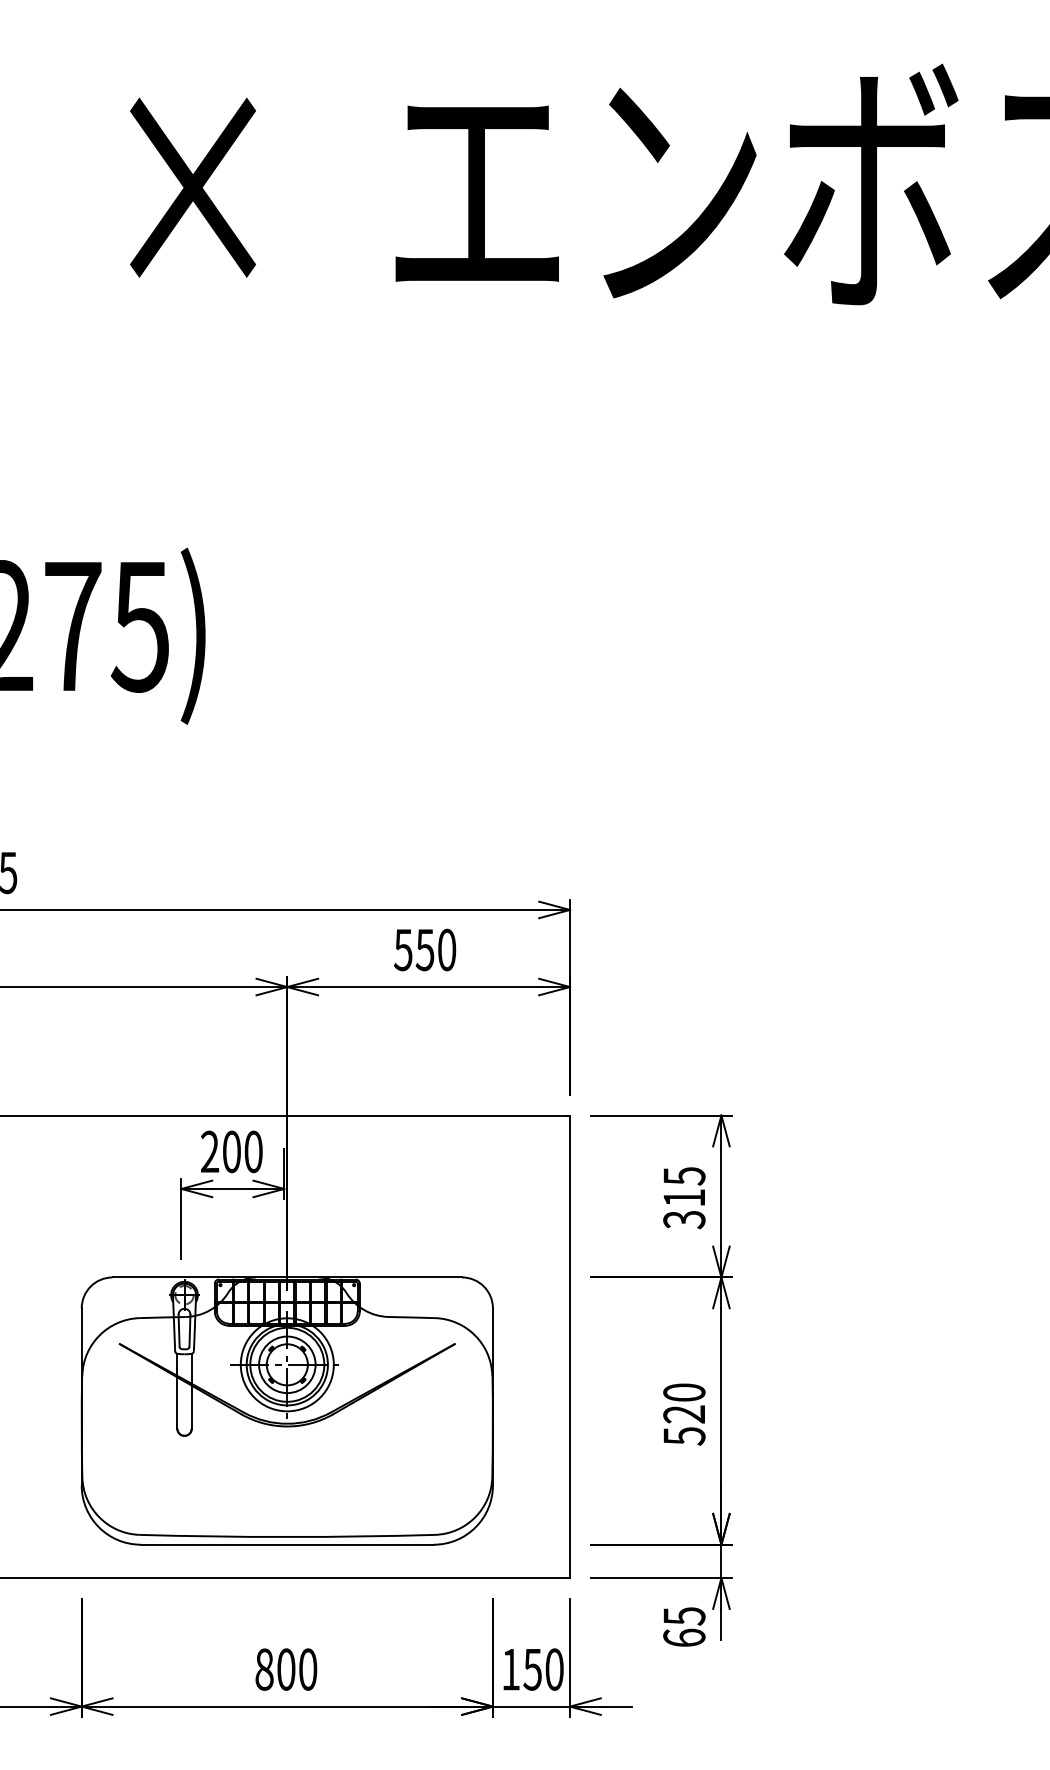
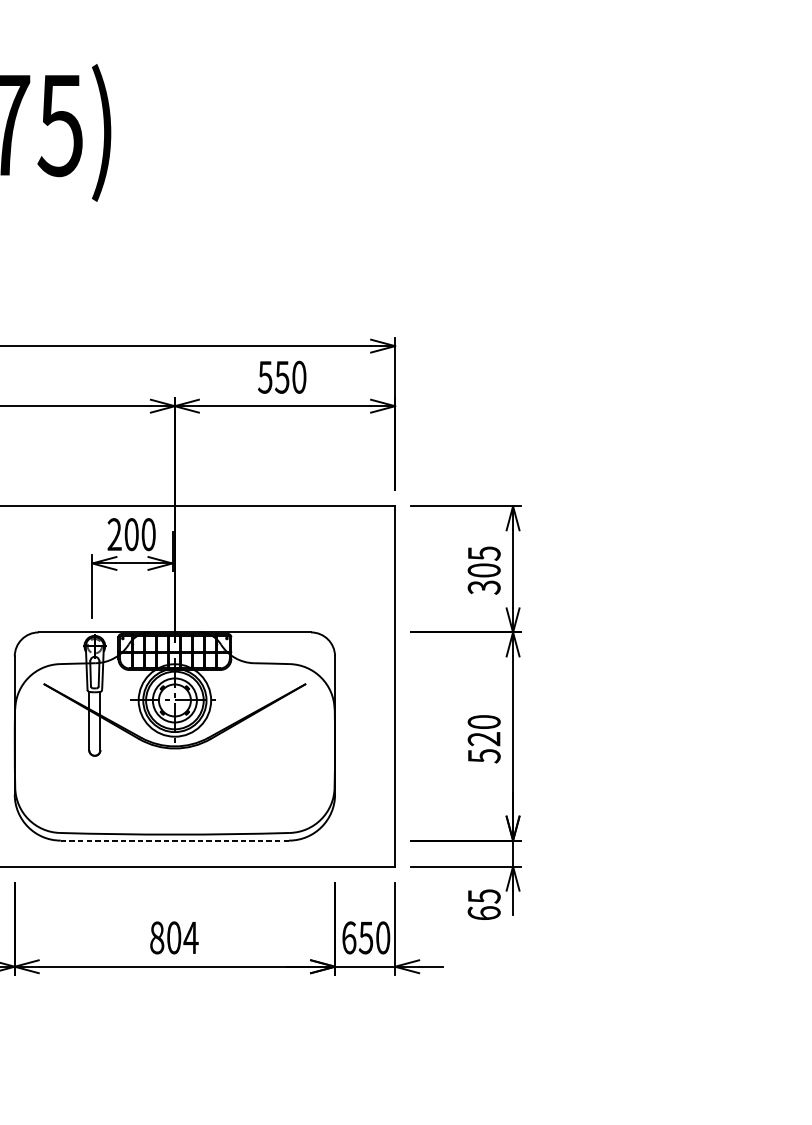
text: (684, 1197) -> (484, 570), 315 -> 305
line: (287, 1544) -> (175, 840), solid -> dashed
text: (307, 1669) -> (190, 937), 800 -> 804
text: (511, 1669) -> (349, 937), 150 -> 650

